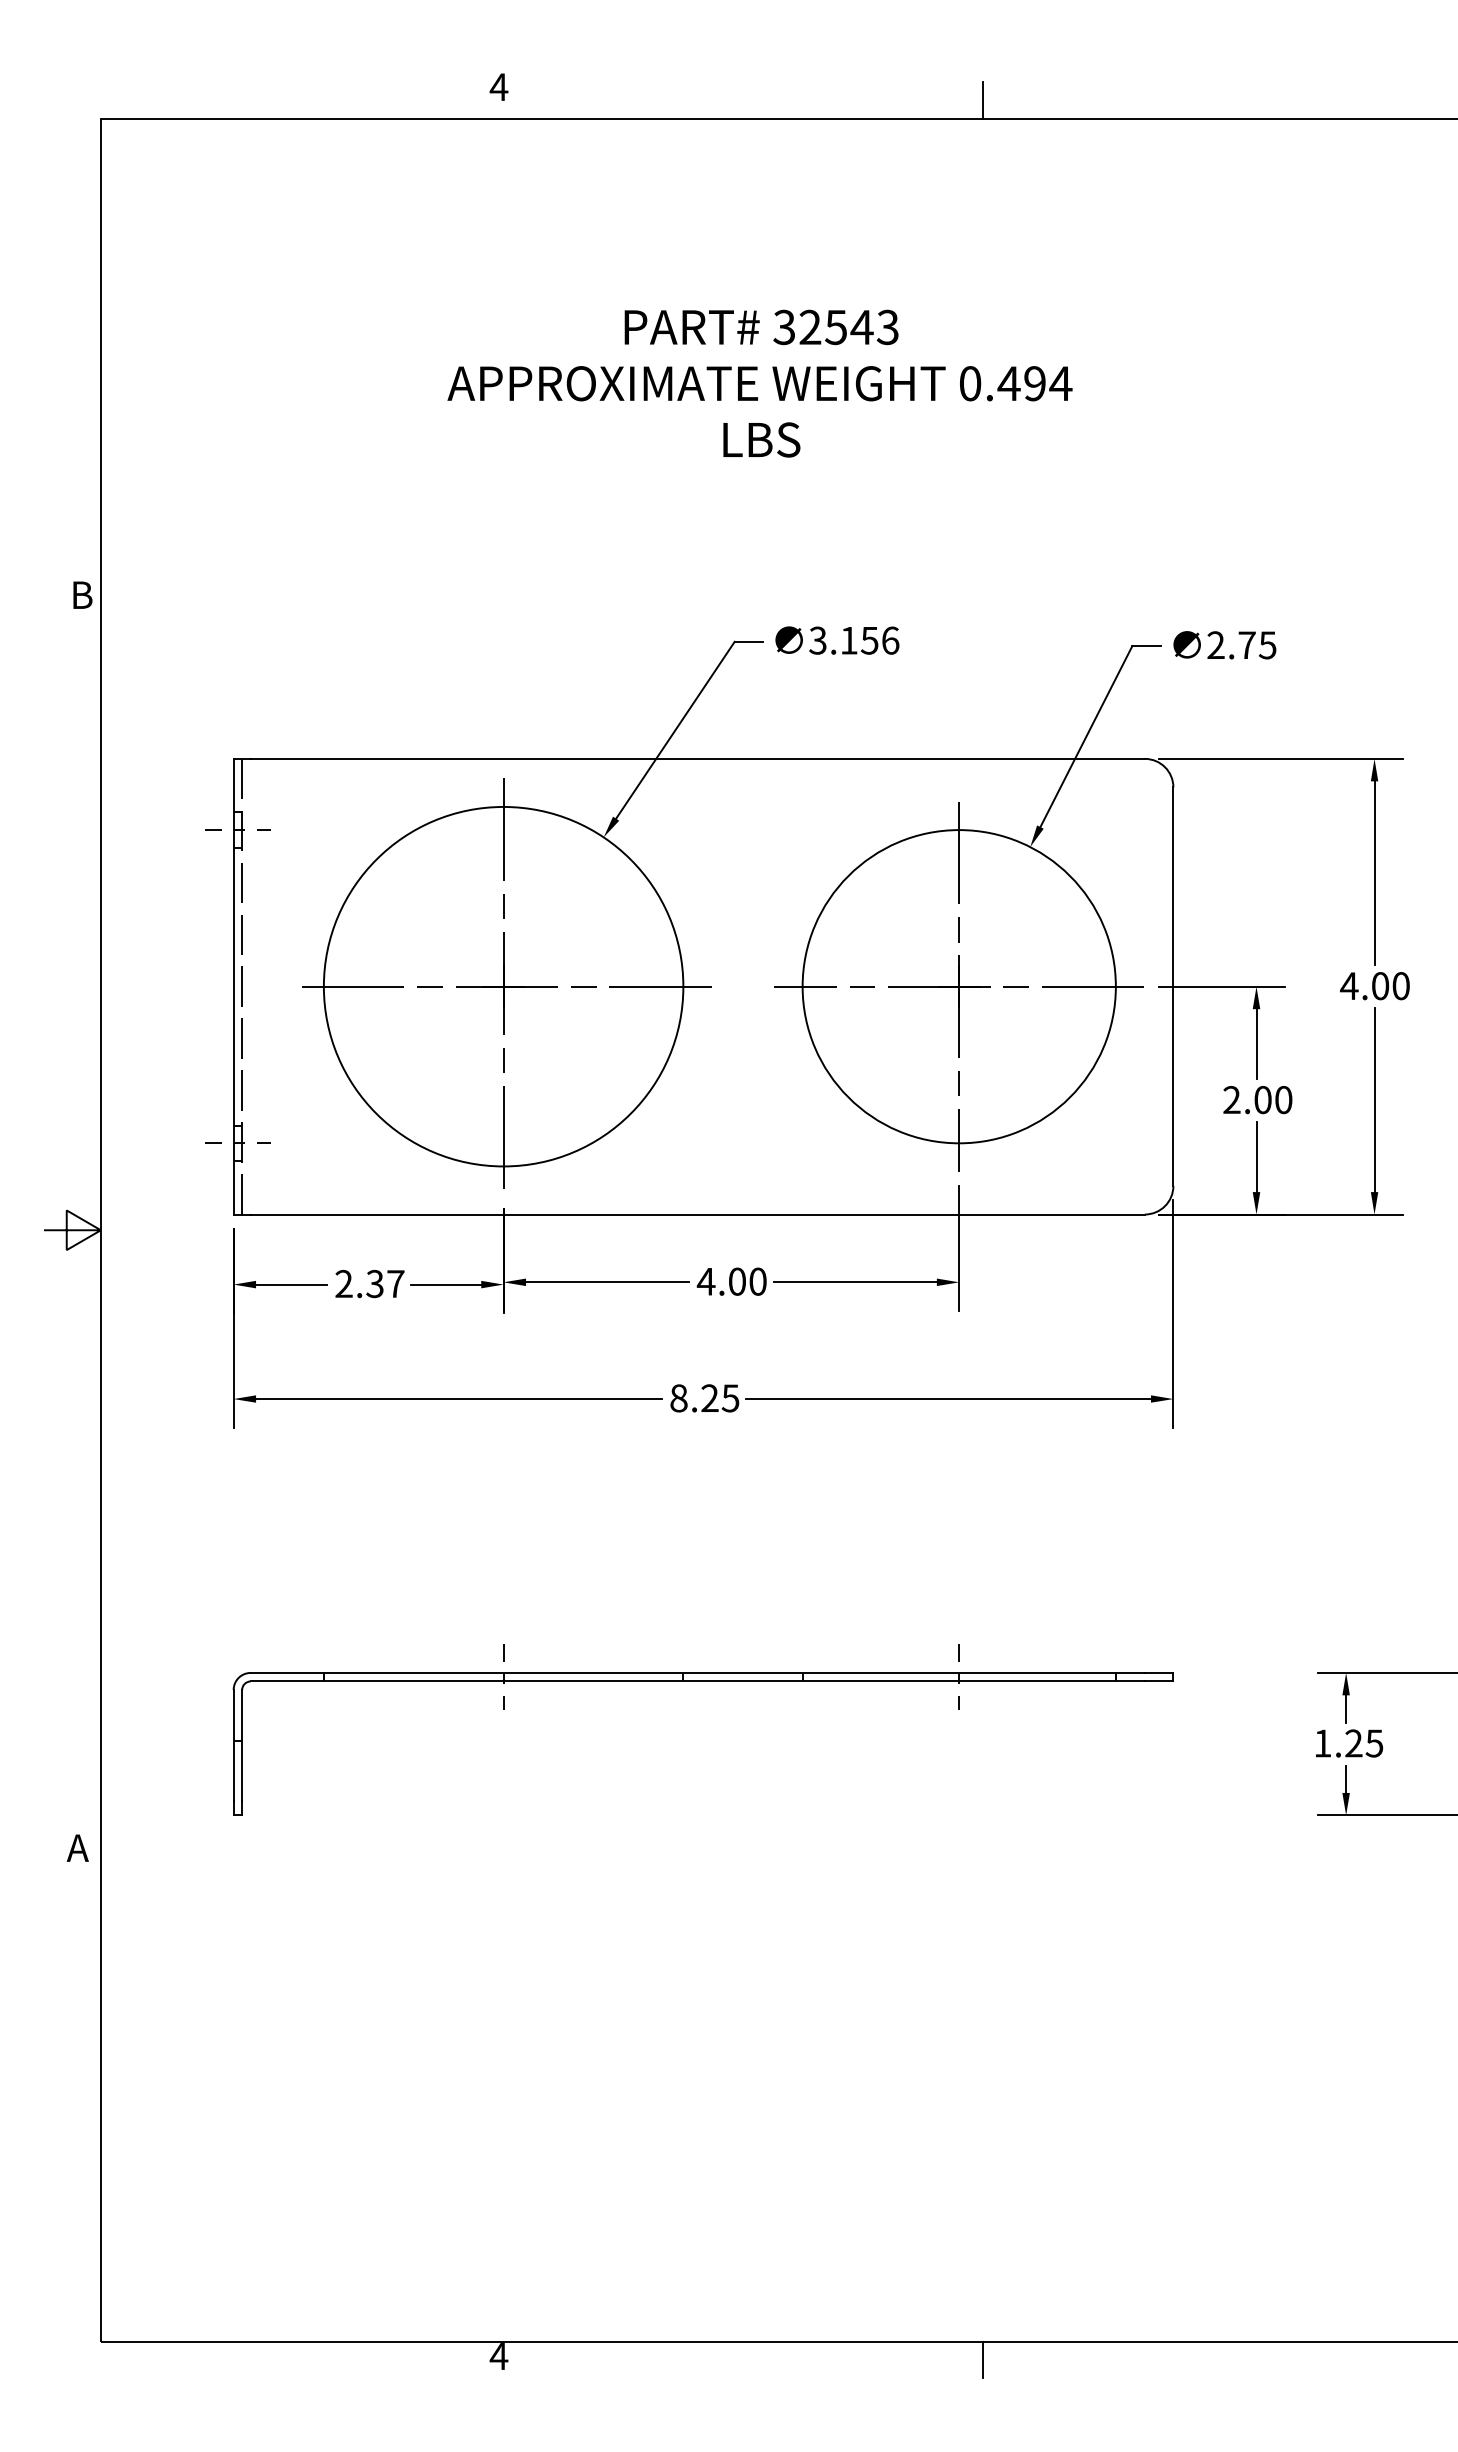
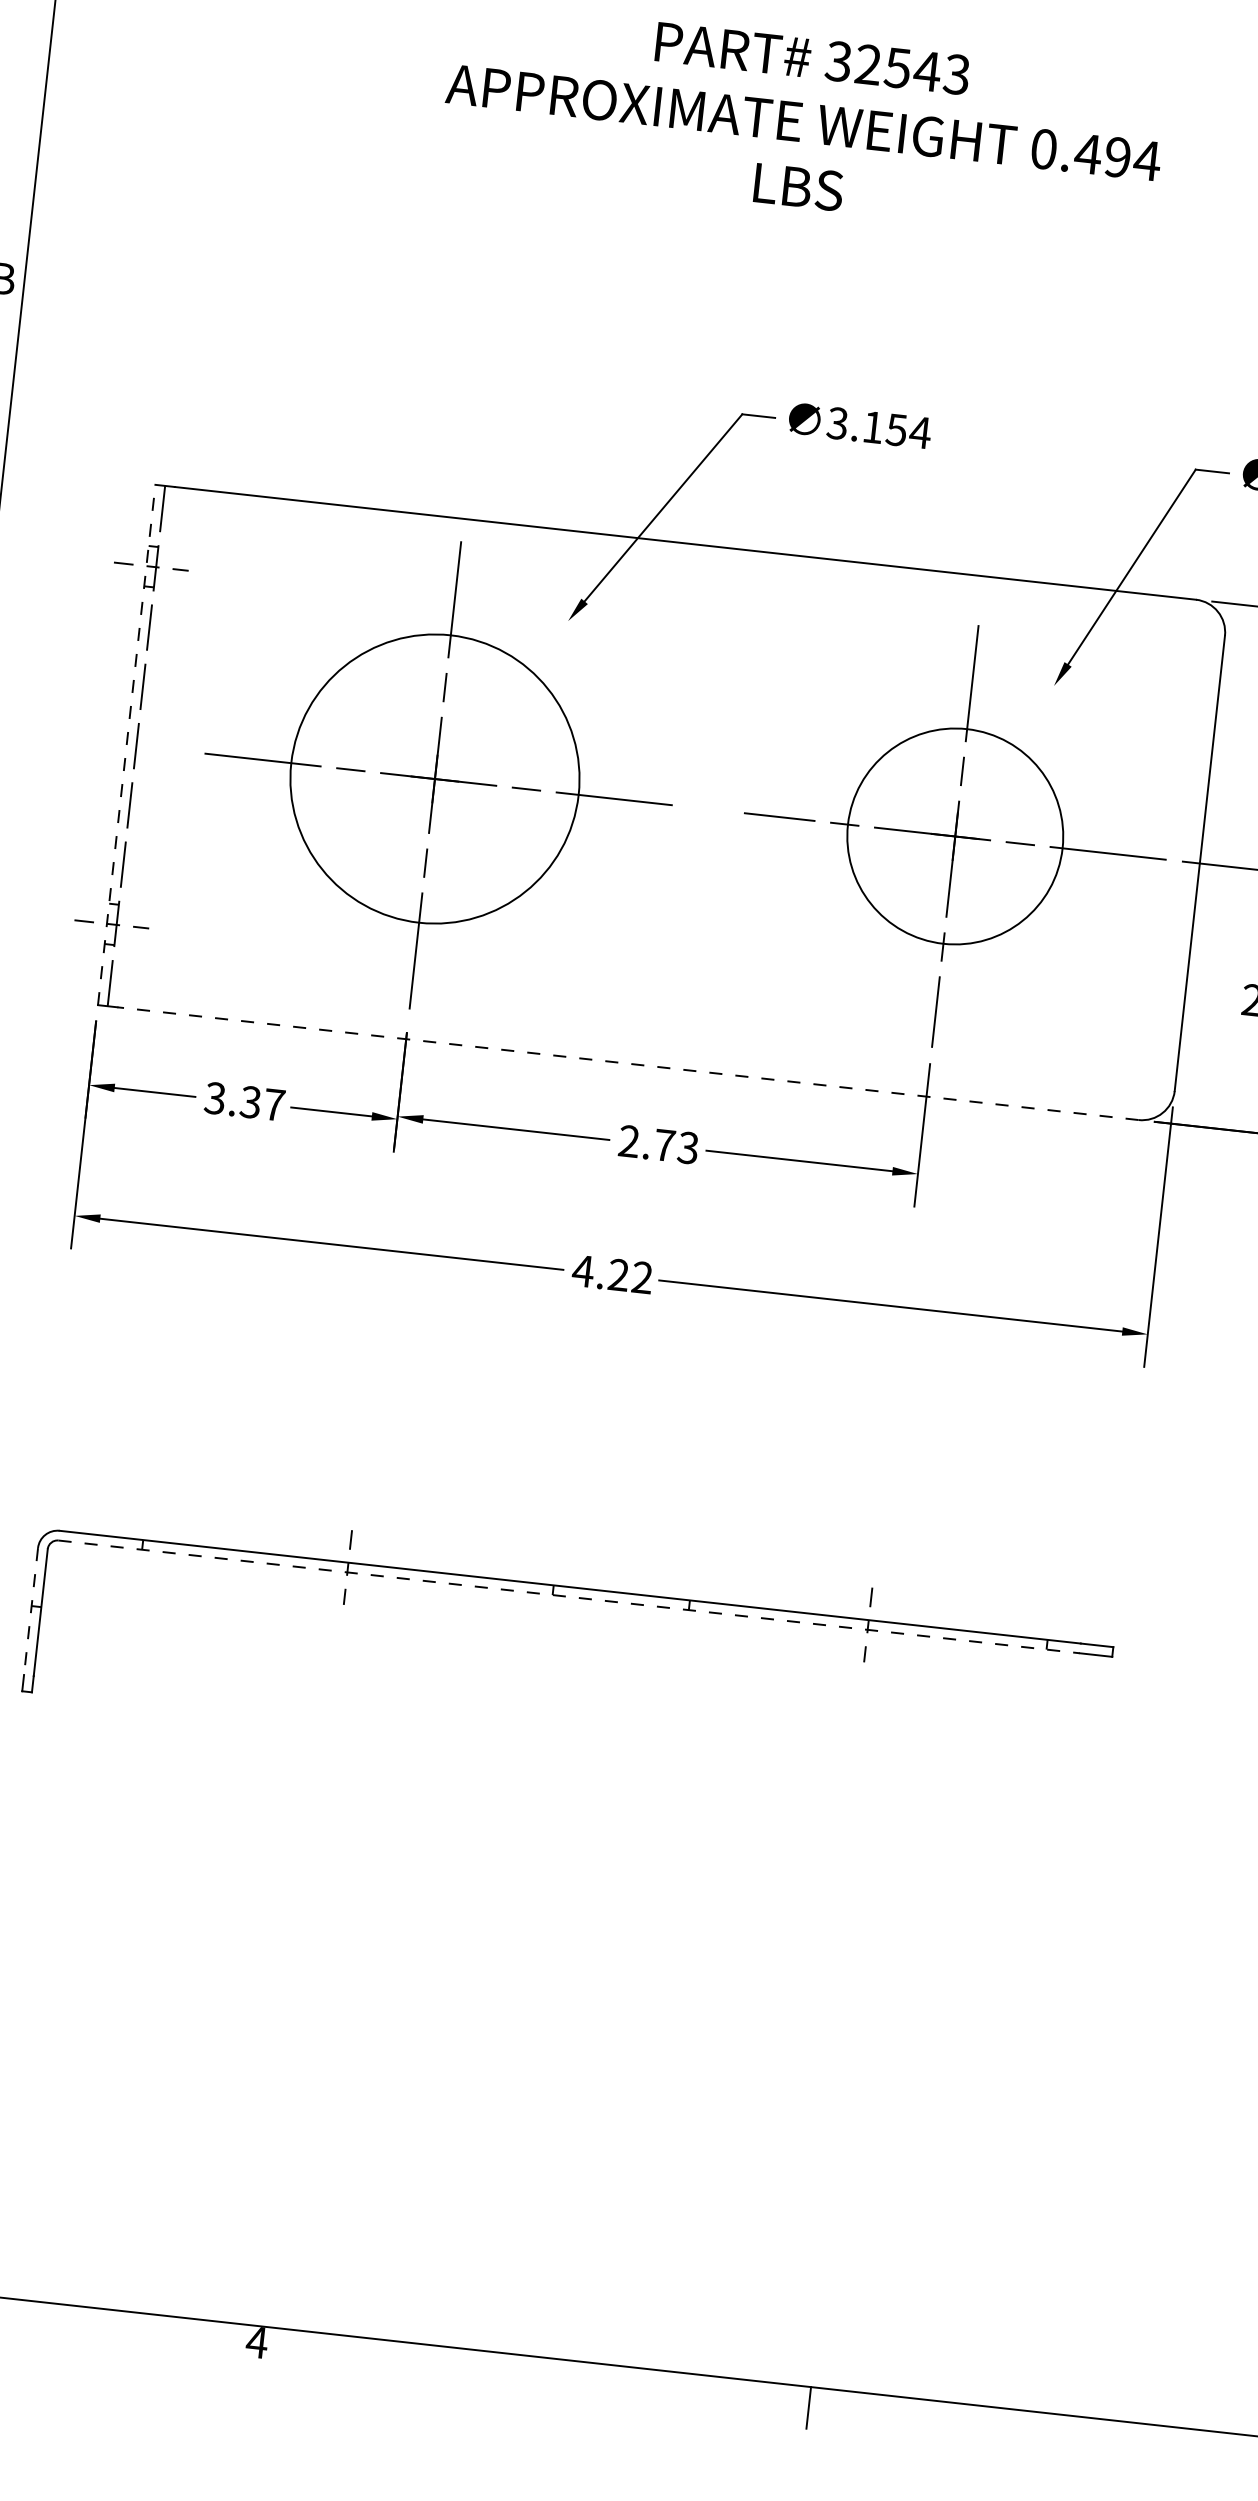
text: (890, 640) -> (920, 432), 3.156 -> 3.154
line: (233, 986) -> (126, 744), solid -> dashed
circle: (503, 986) -> (434, 778), size x0.7
circle: (958, 986) -> (954, 836), size x0.6
line: (697, 1214) -> (627, 1063), solid -> dashed
text: (731, 1281) -> (658, 1144), 4.00 -> 2.73
text: (343, 1284) -> (214, 1098), 2.37 -> 3.37
text: (704, 1398) -> (612, 1274), 8.25 -> 4.22
line: (698, 1681) -> (569, 1597), solid -> dashed
line: (233, 1745) -> (30, 1611), solid -> dashed

